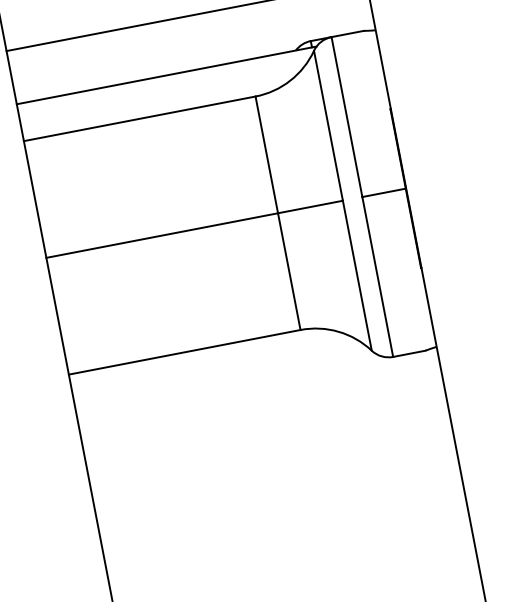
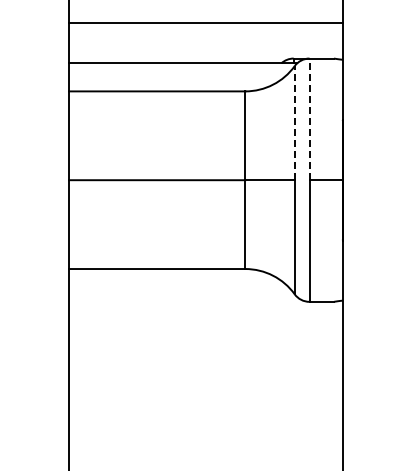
line: (346, 117) -> (309, 119), solid -> dashed
line: (328, 124) -> (294, 122), solid -> dashed

